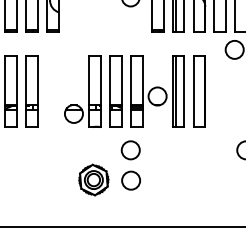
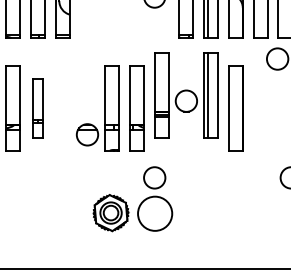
part: (31, 91) -> (37, 108), size x0.7
part: (157, 91) -> (186, 95), moved
circle: (131, 180) -> (155, 213), size x1.6

